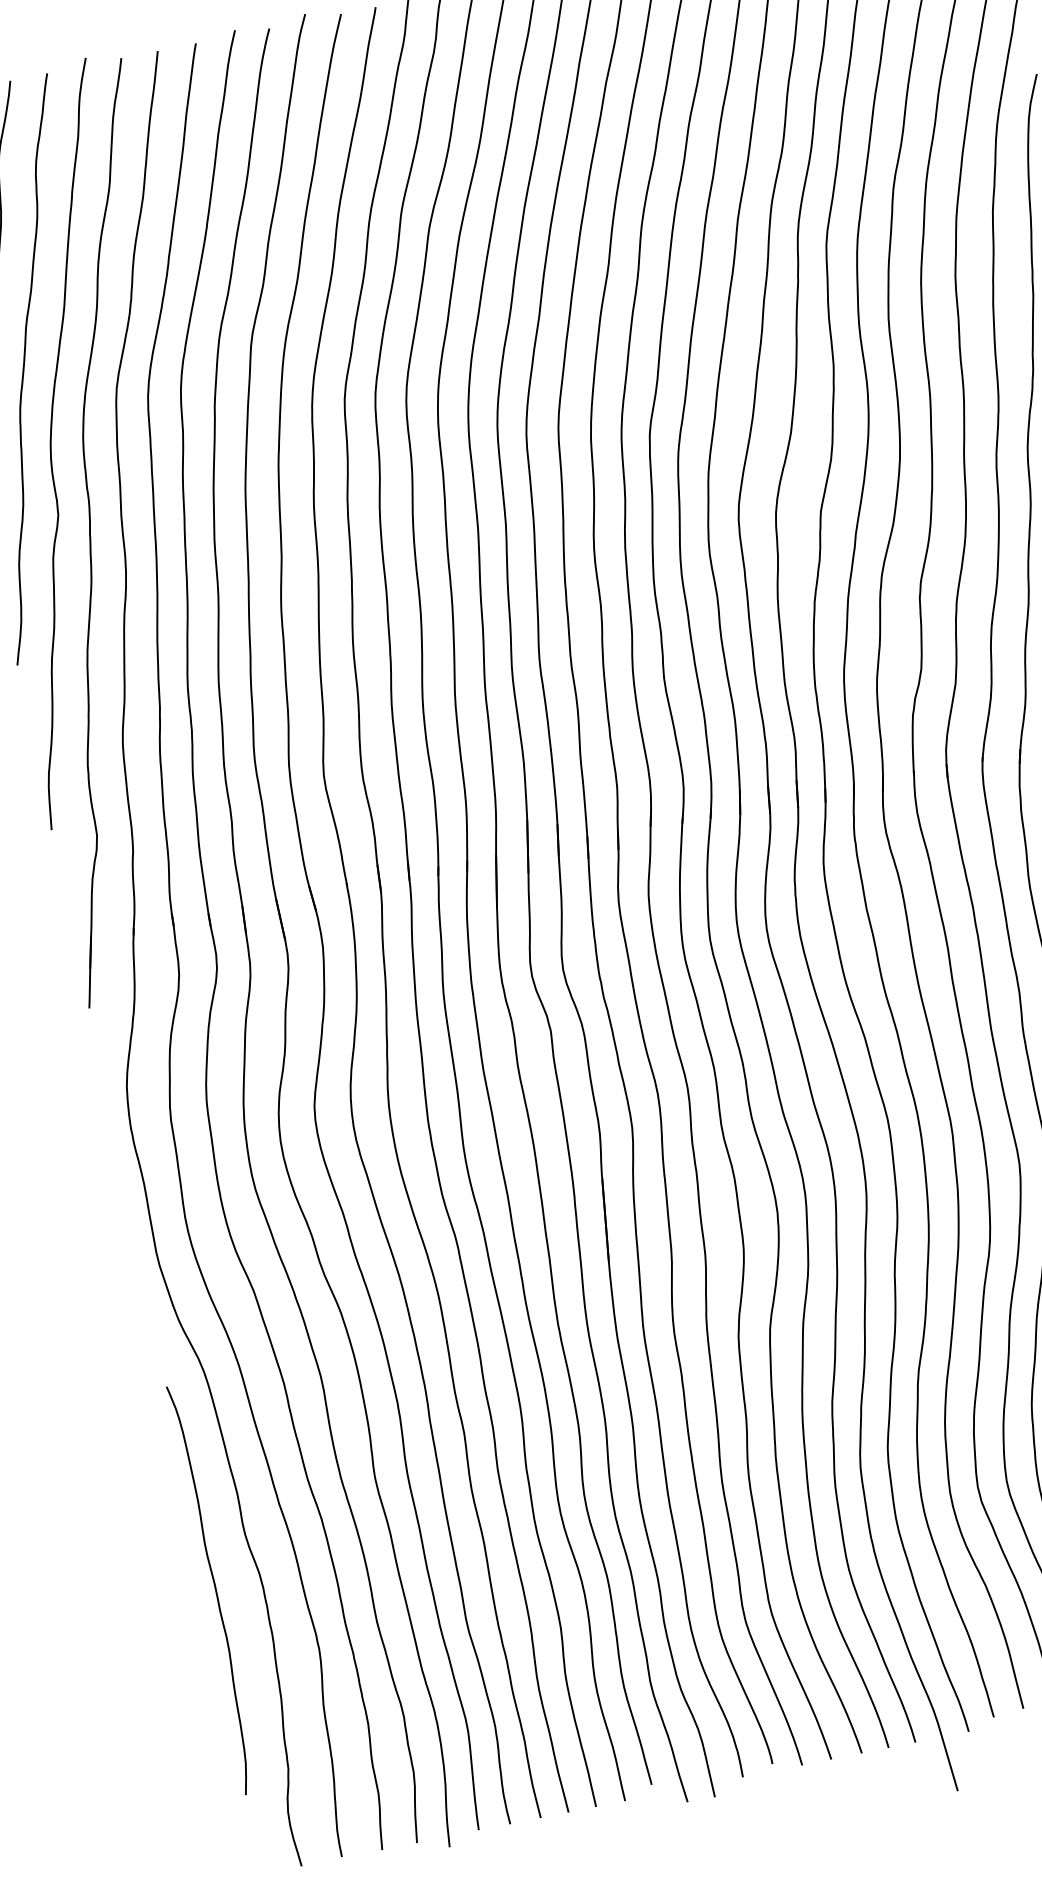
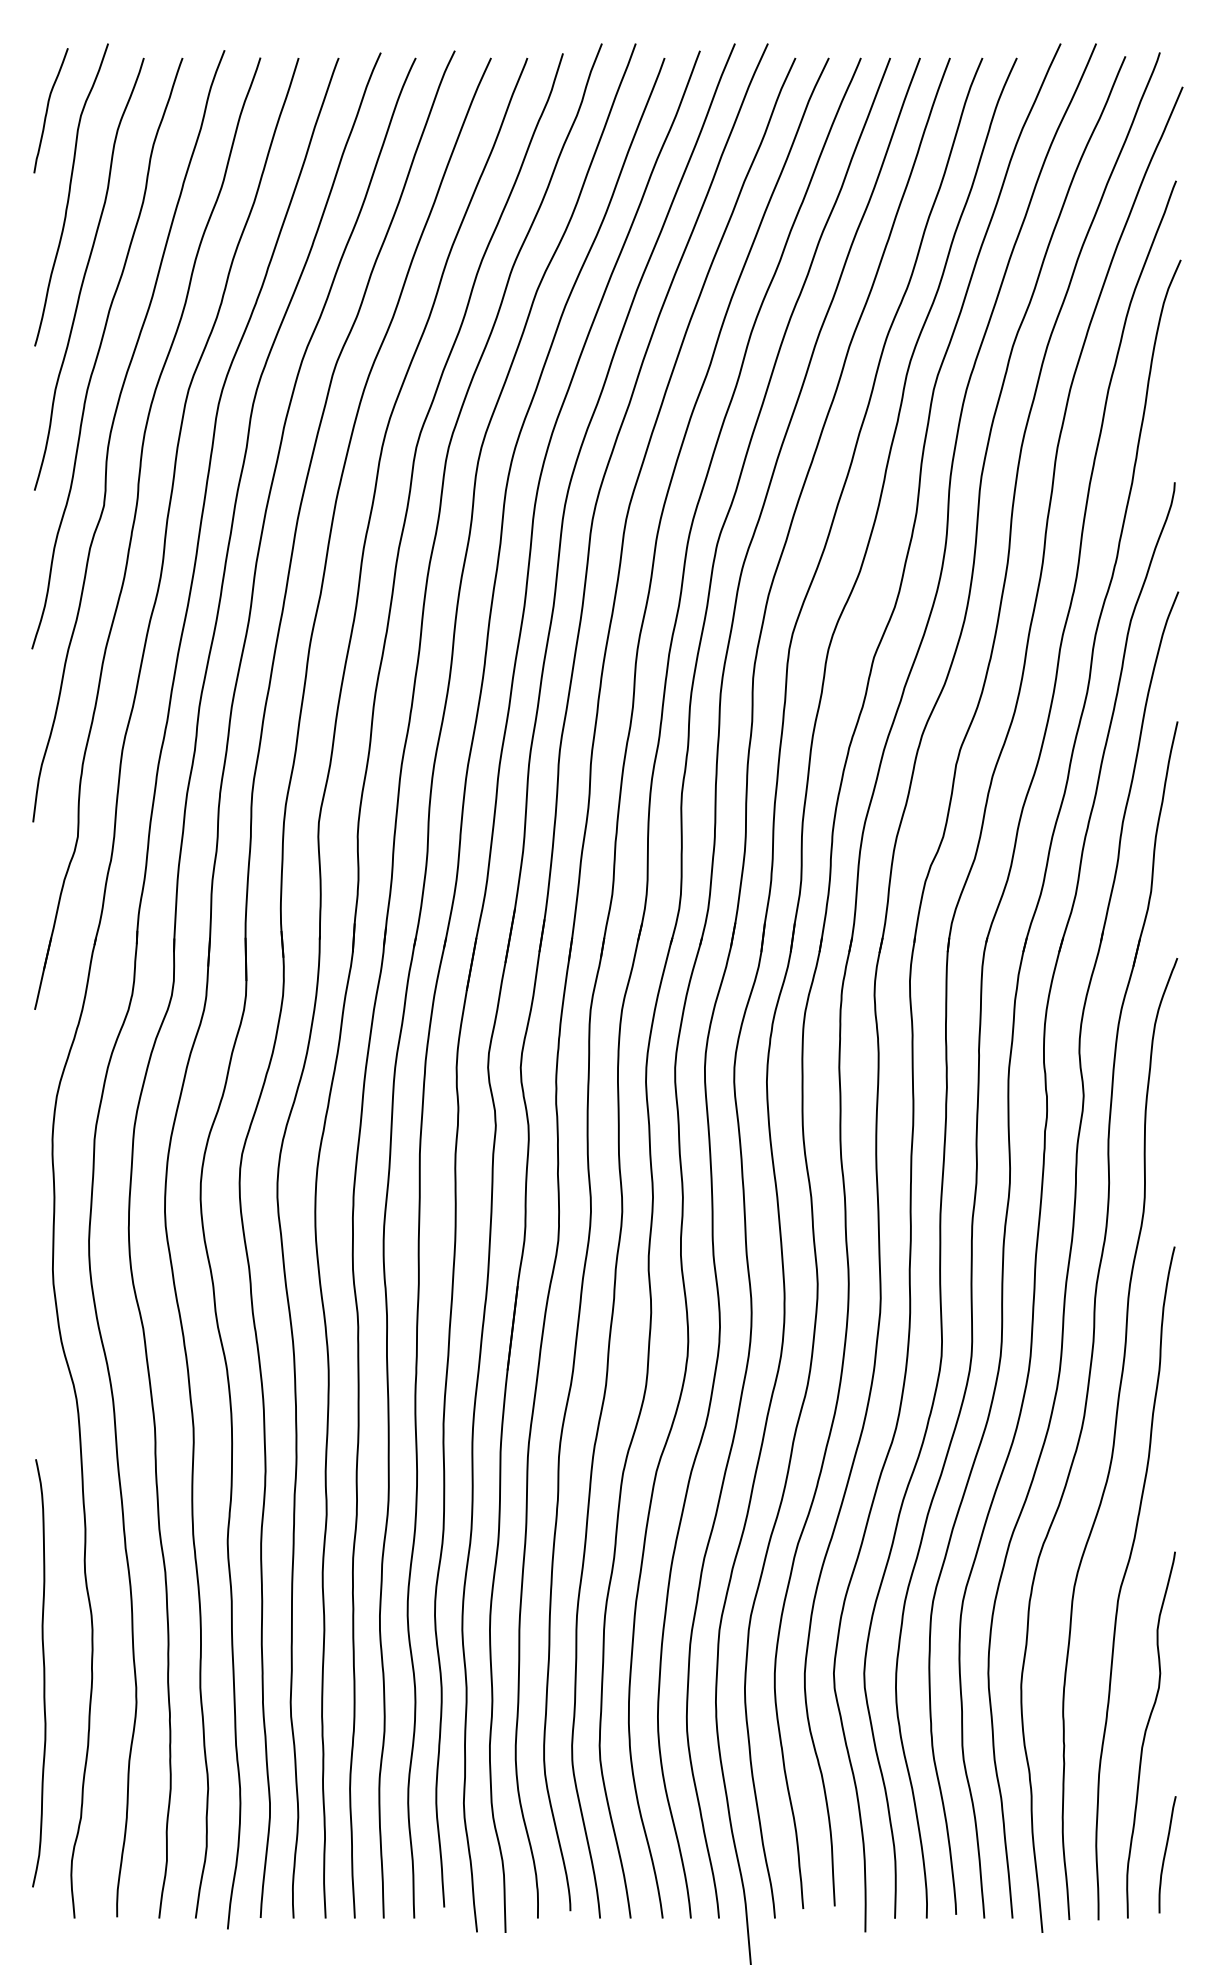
curve: (214, 1589) -> (43, 1673), moved

